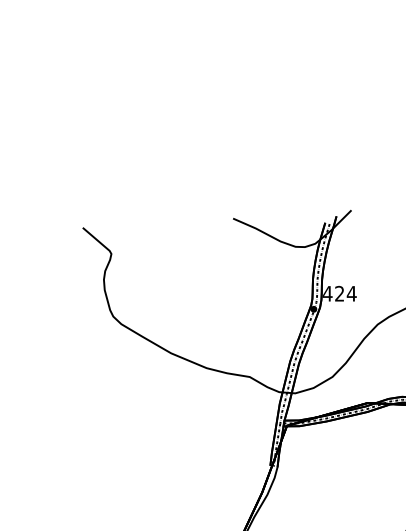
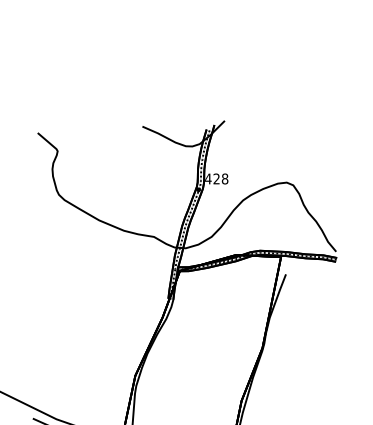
text: (350, 293) -> (224, 178), 424 -> 428

